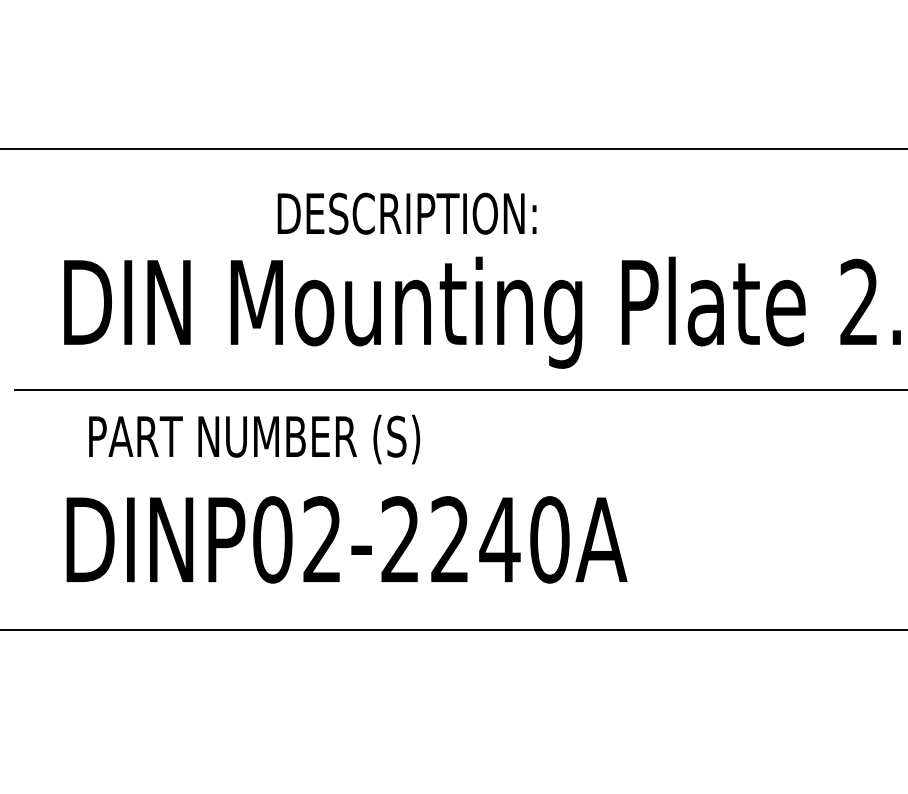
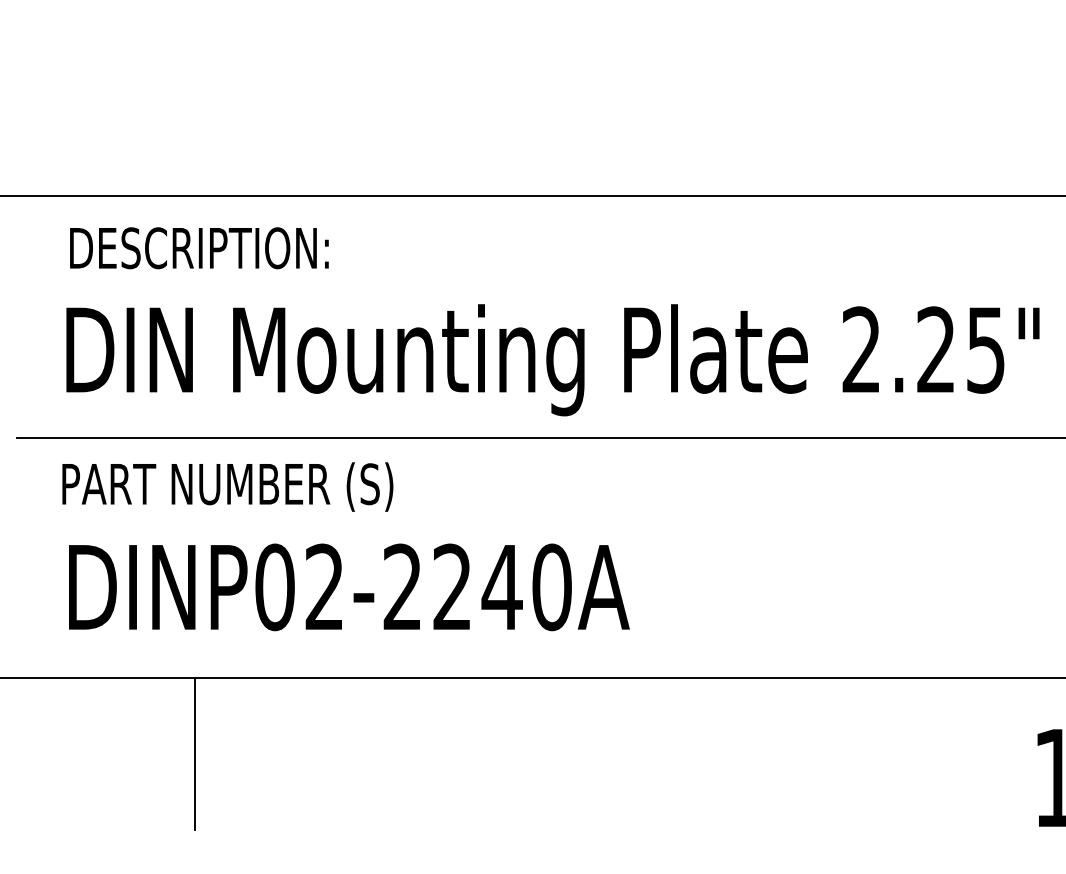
text: (407, 213) -> (199, 248), moved
text: (254, 438) -> (227, 486), moved
line: (193, 705) -> (195, 753), added

